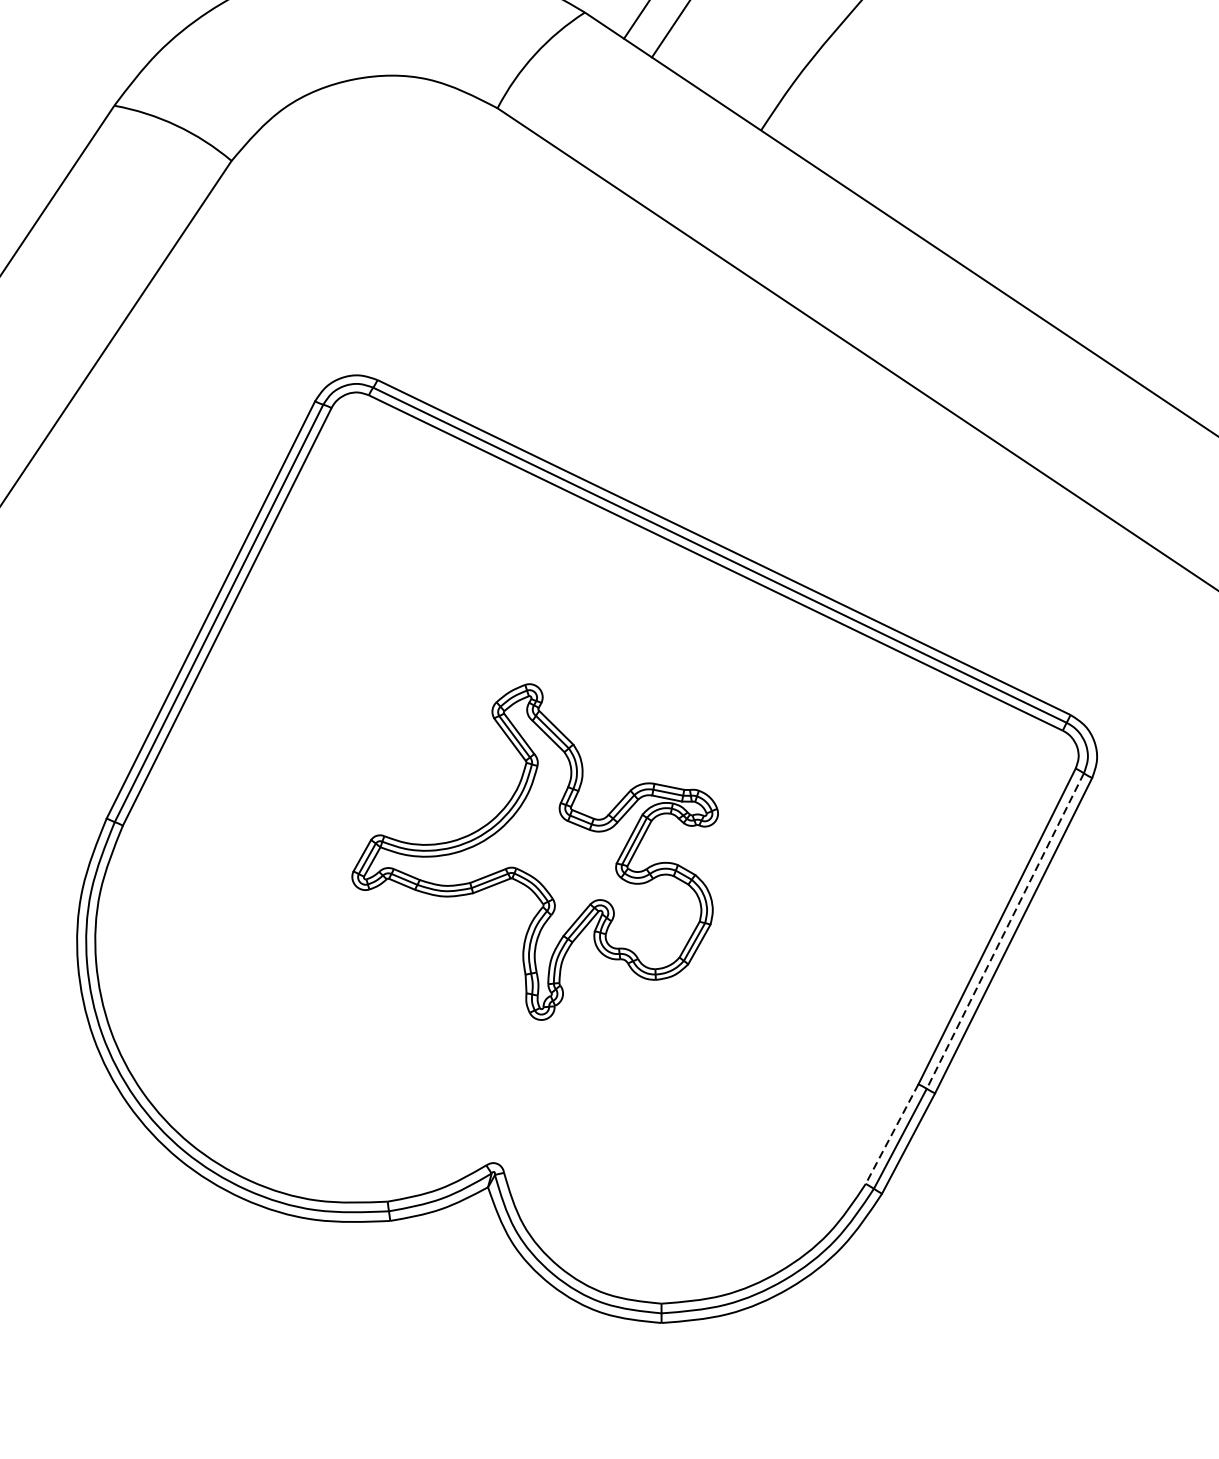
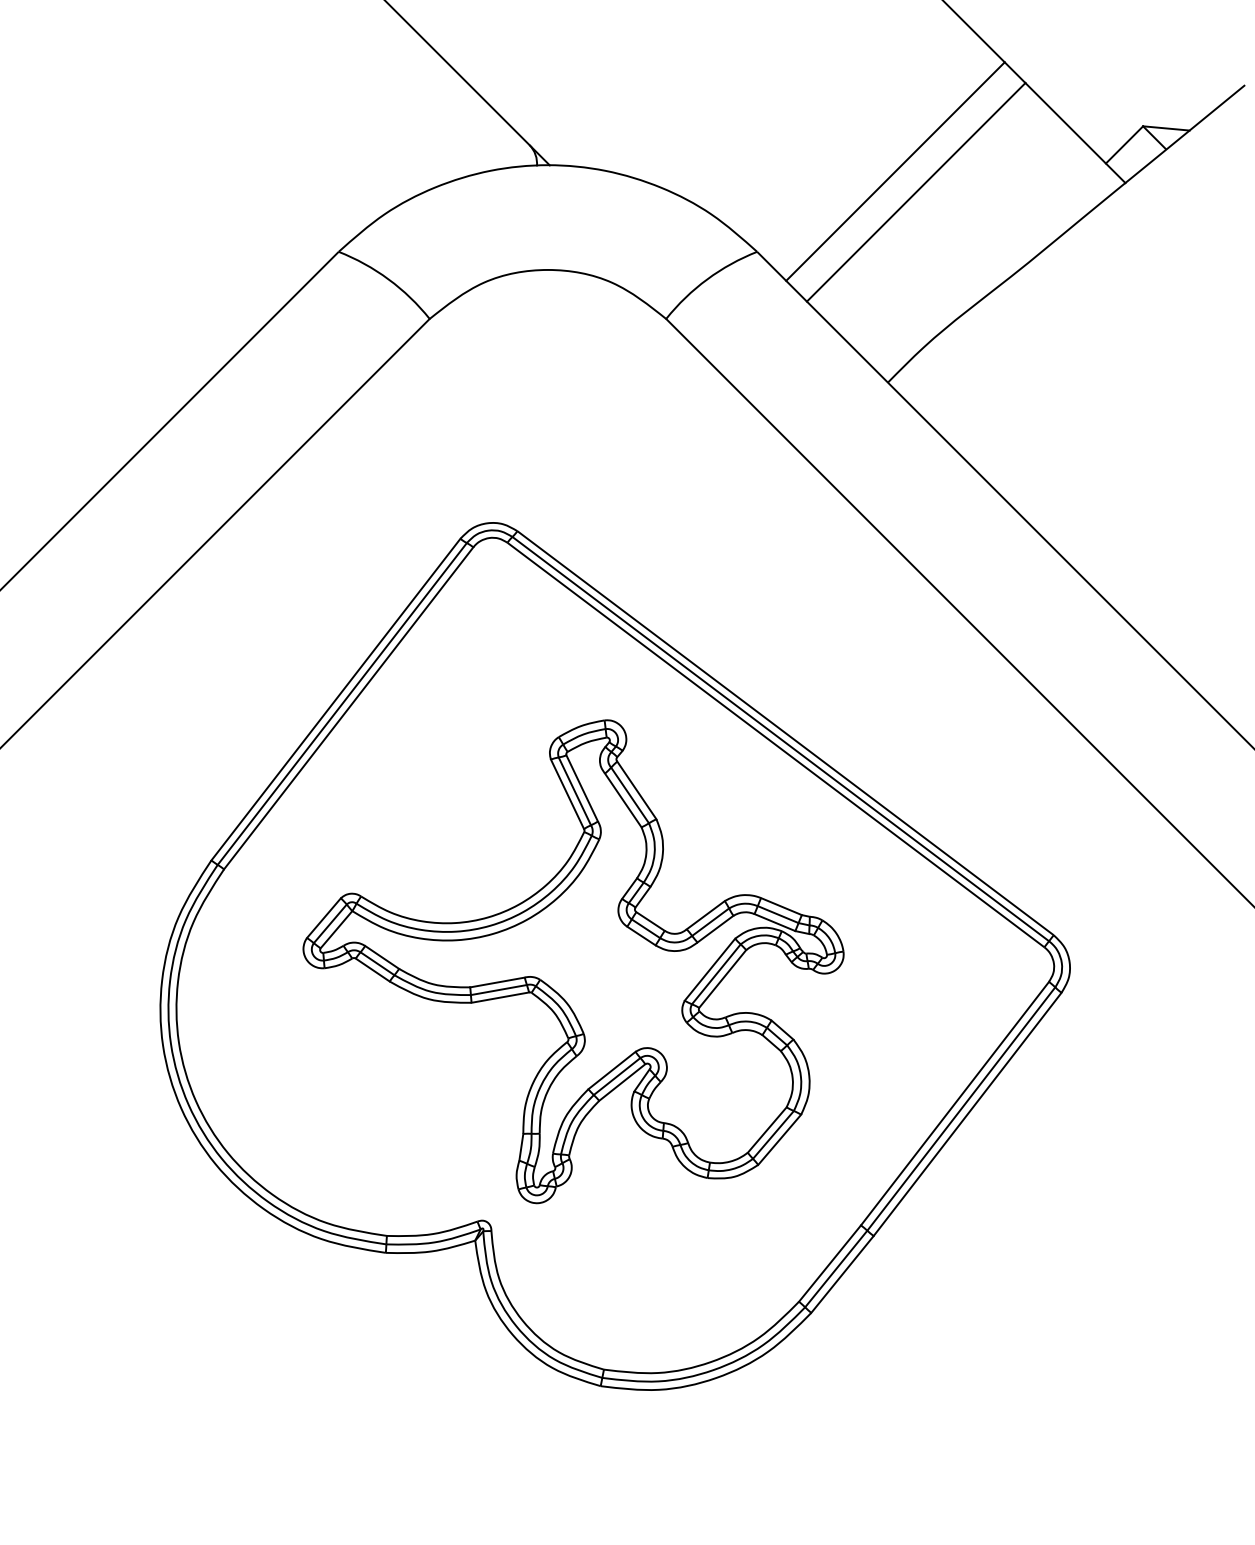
part: (536, 851) -> (573, 961), size x1.67
line: (1005, 931) -> (961, 1109), dashed -> solid
line: (891, 1134) -> (829, 1263), dashed -> solid

